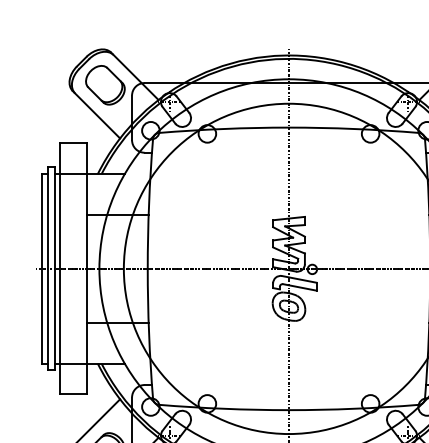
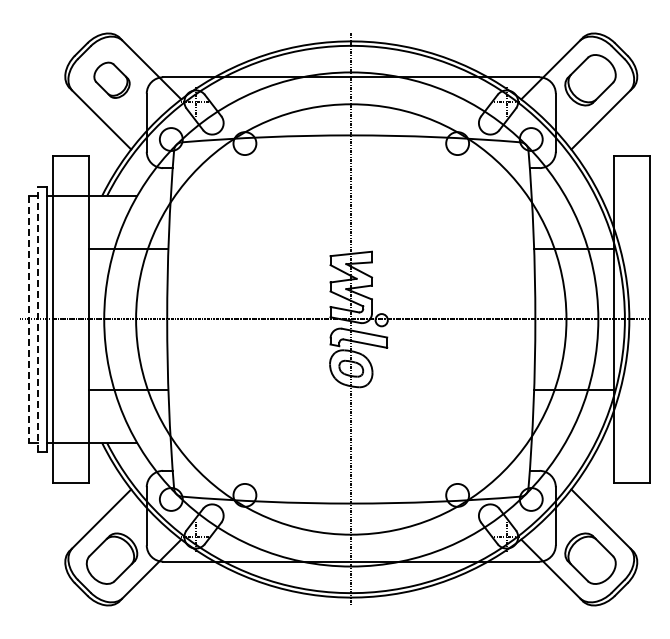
part: (104, 85) -> (111, 80), size x0.7
line: (41, 268) -> (28, 319), solid -> dashed
line: (48, 268) -> (37, 319), solid -> dashed

